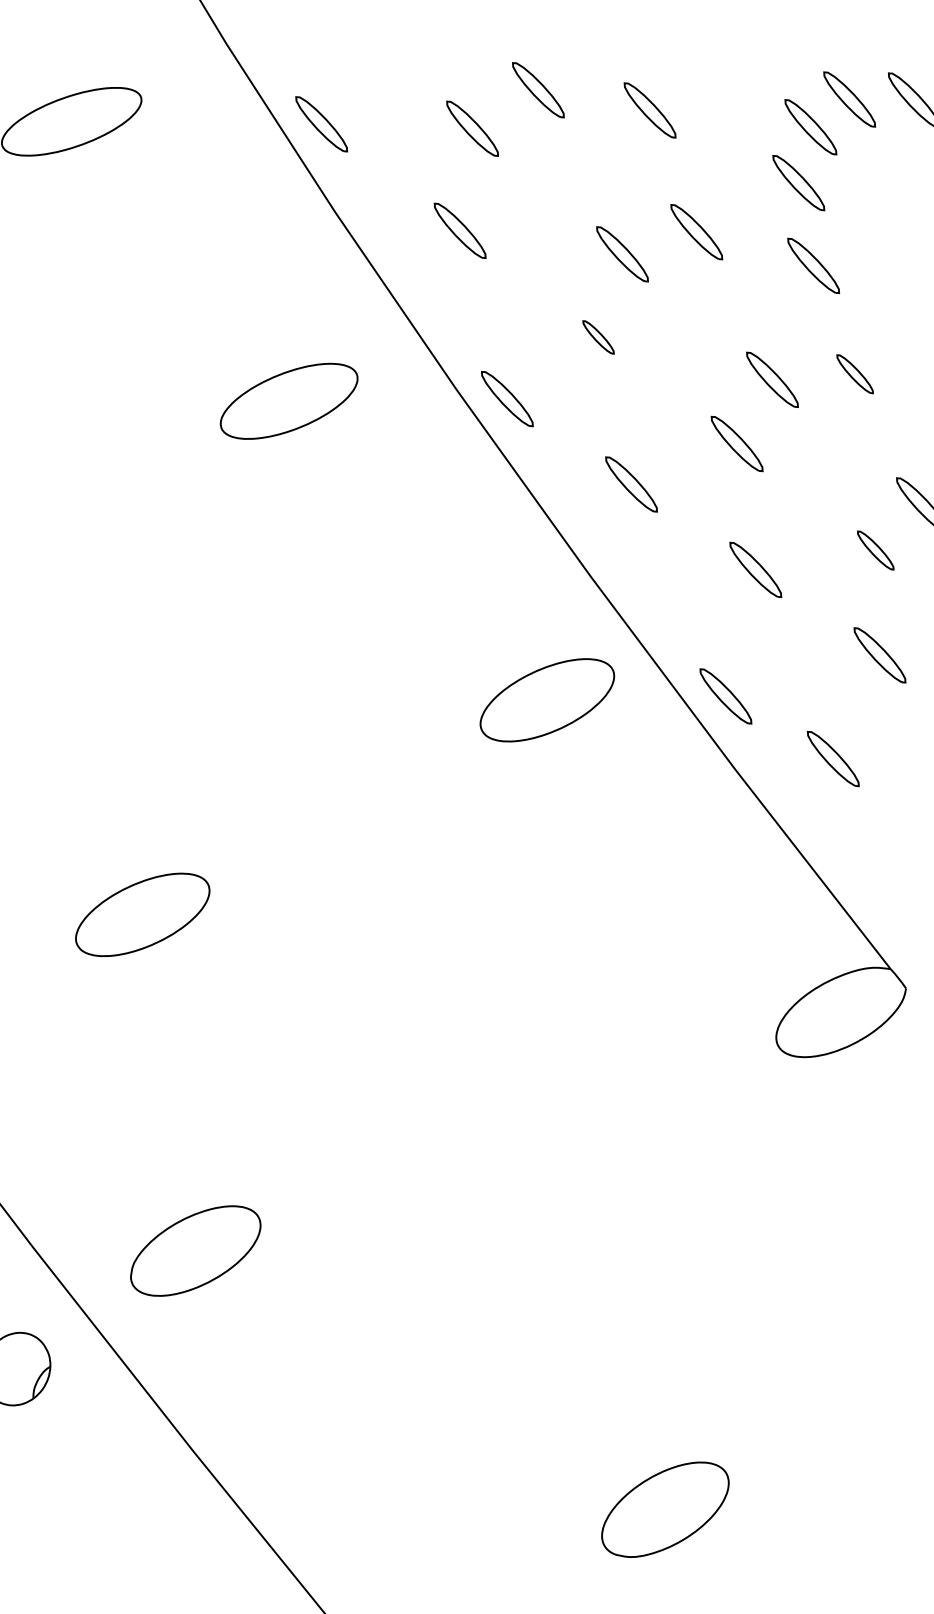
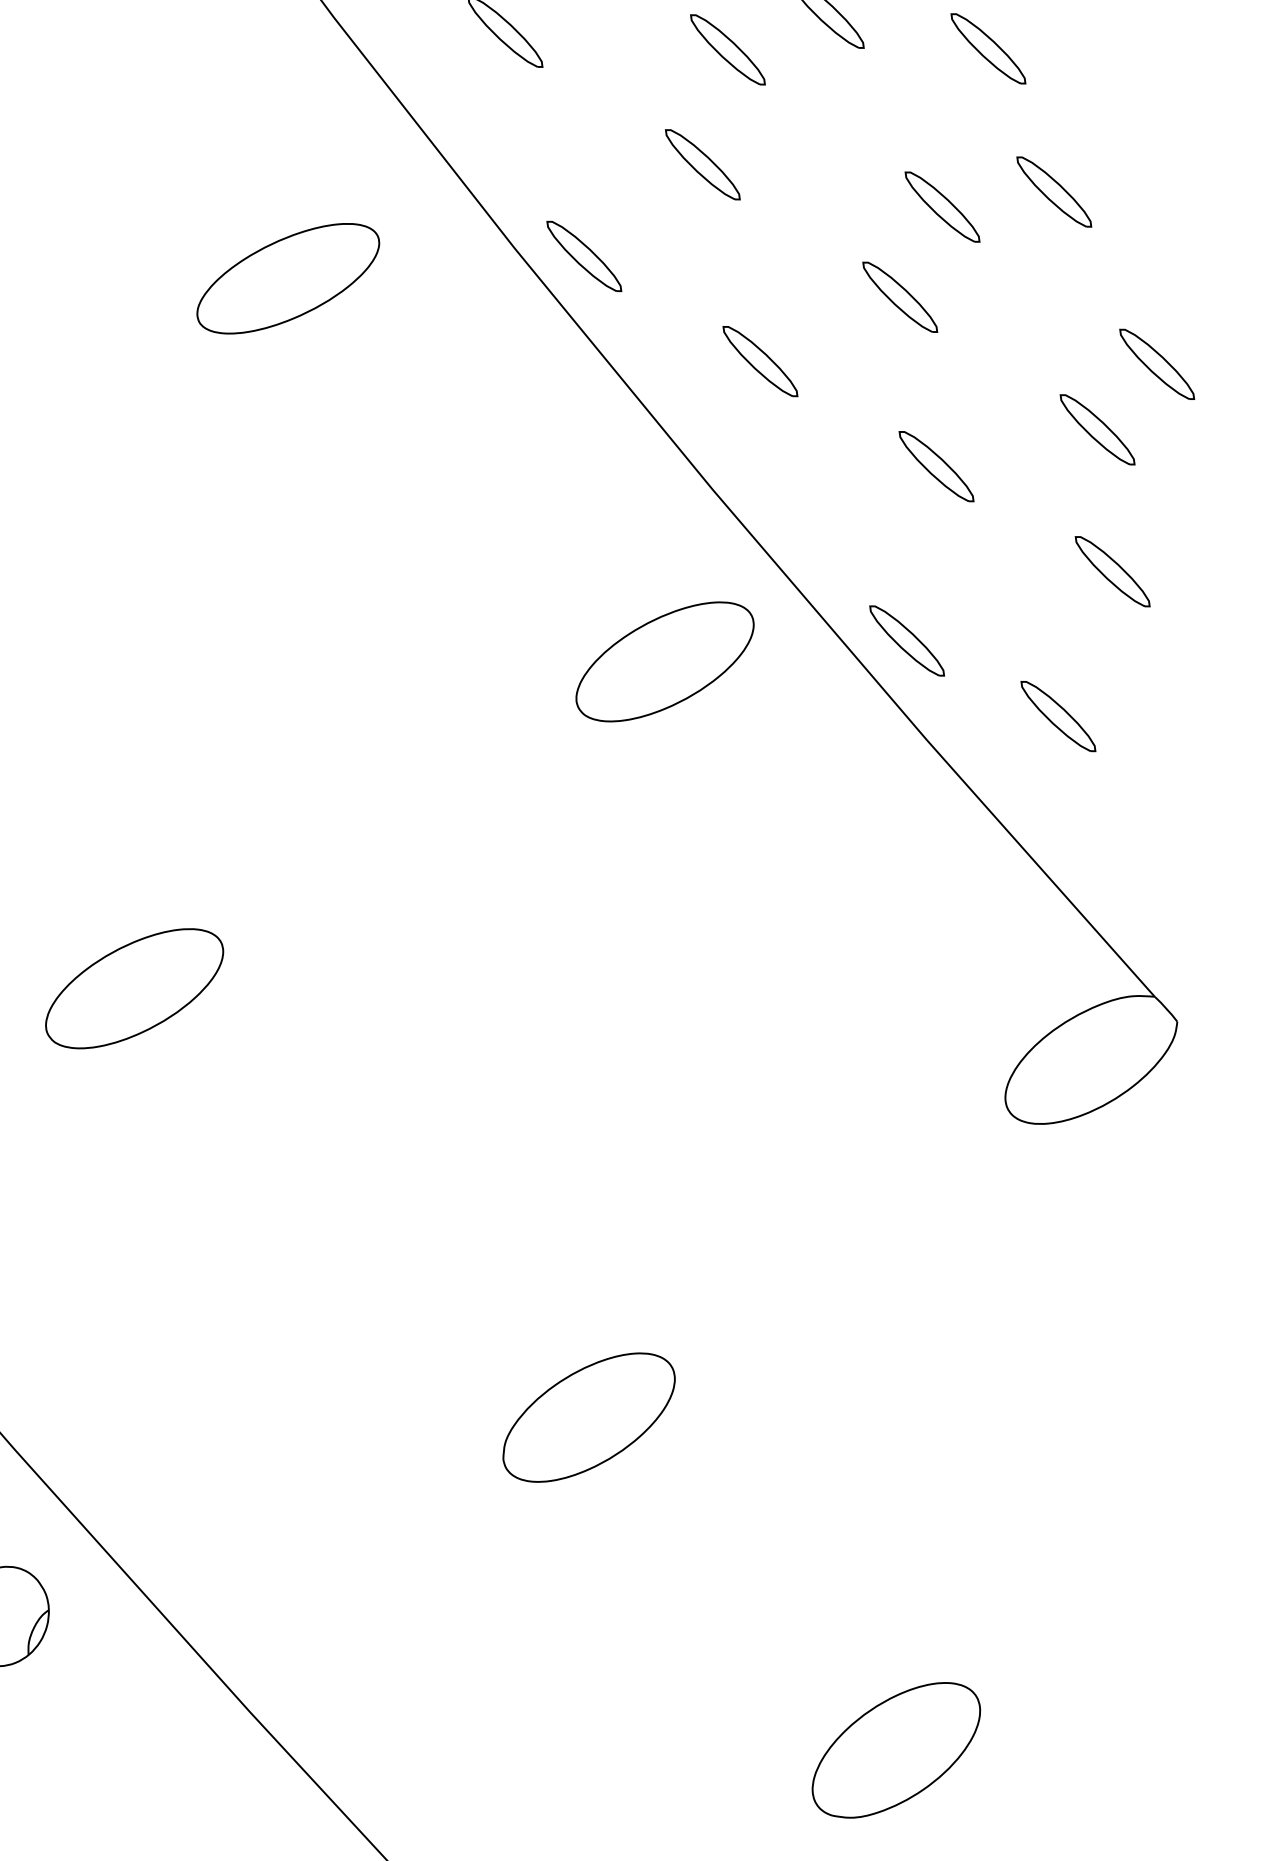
part: (598, 337) -> (702, 164), size x1.67
part: (854, 374) -> (1053, 192), size x1.43
part: (875, 550) -> (1097, 429), size x1.43
part: (195, 1250) -> (588, 1416), moved

